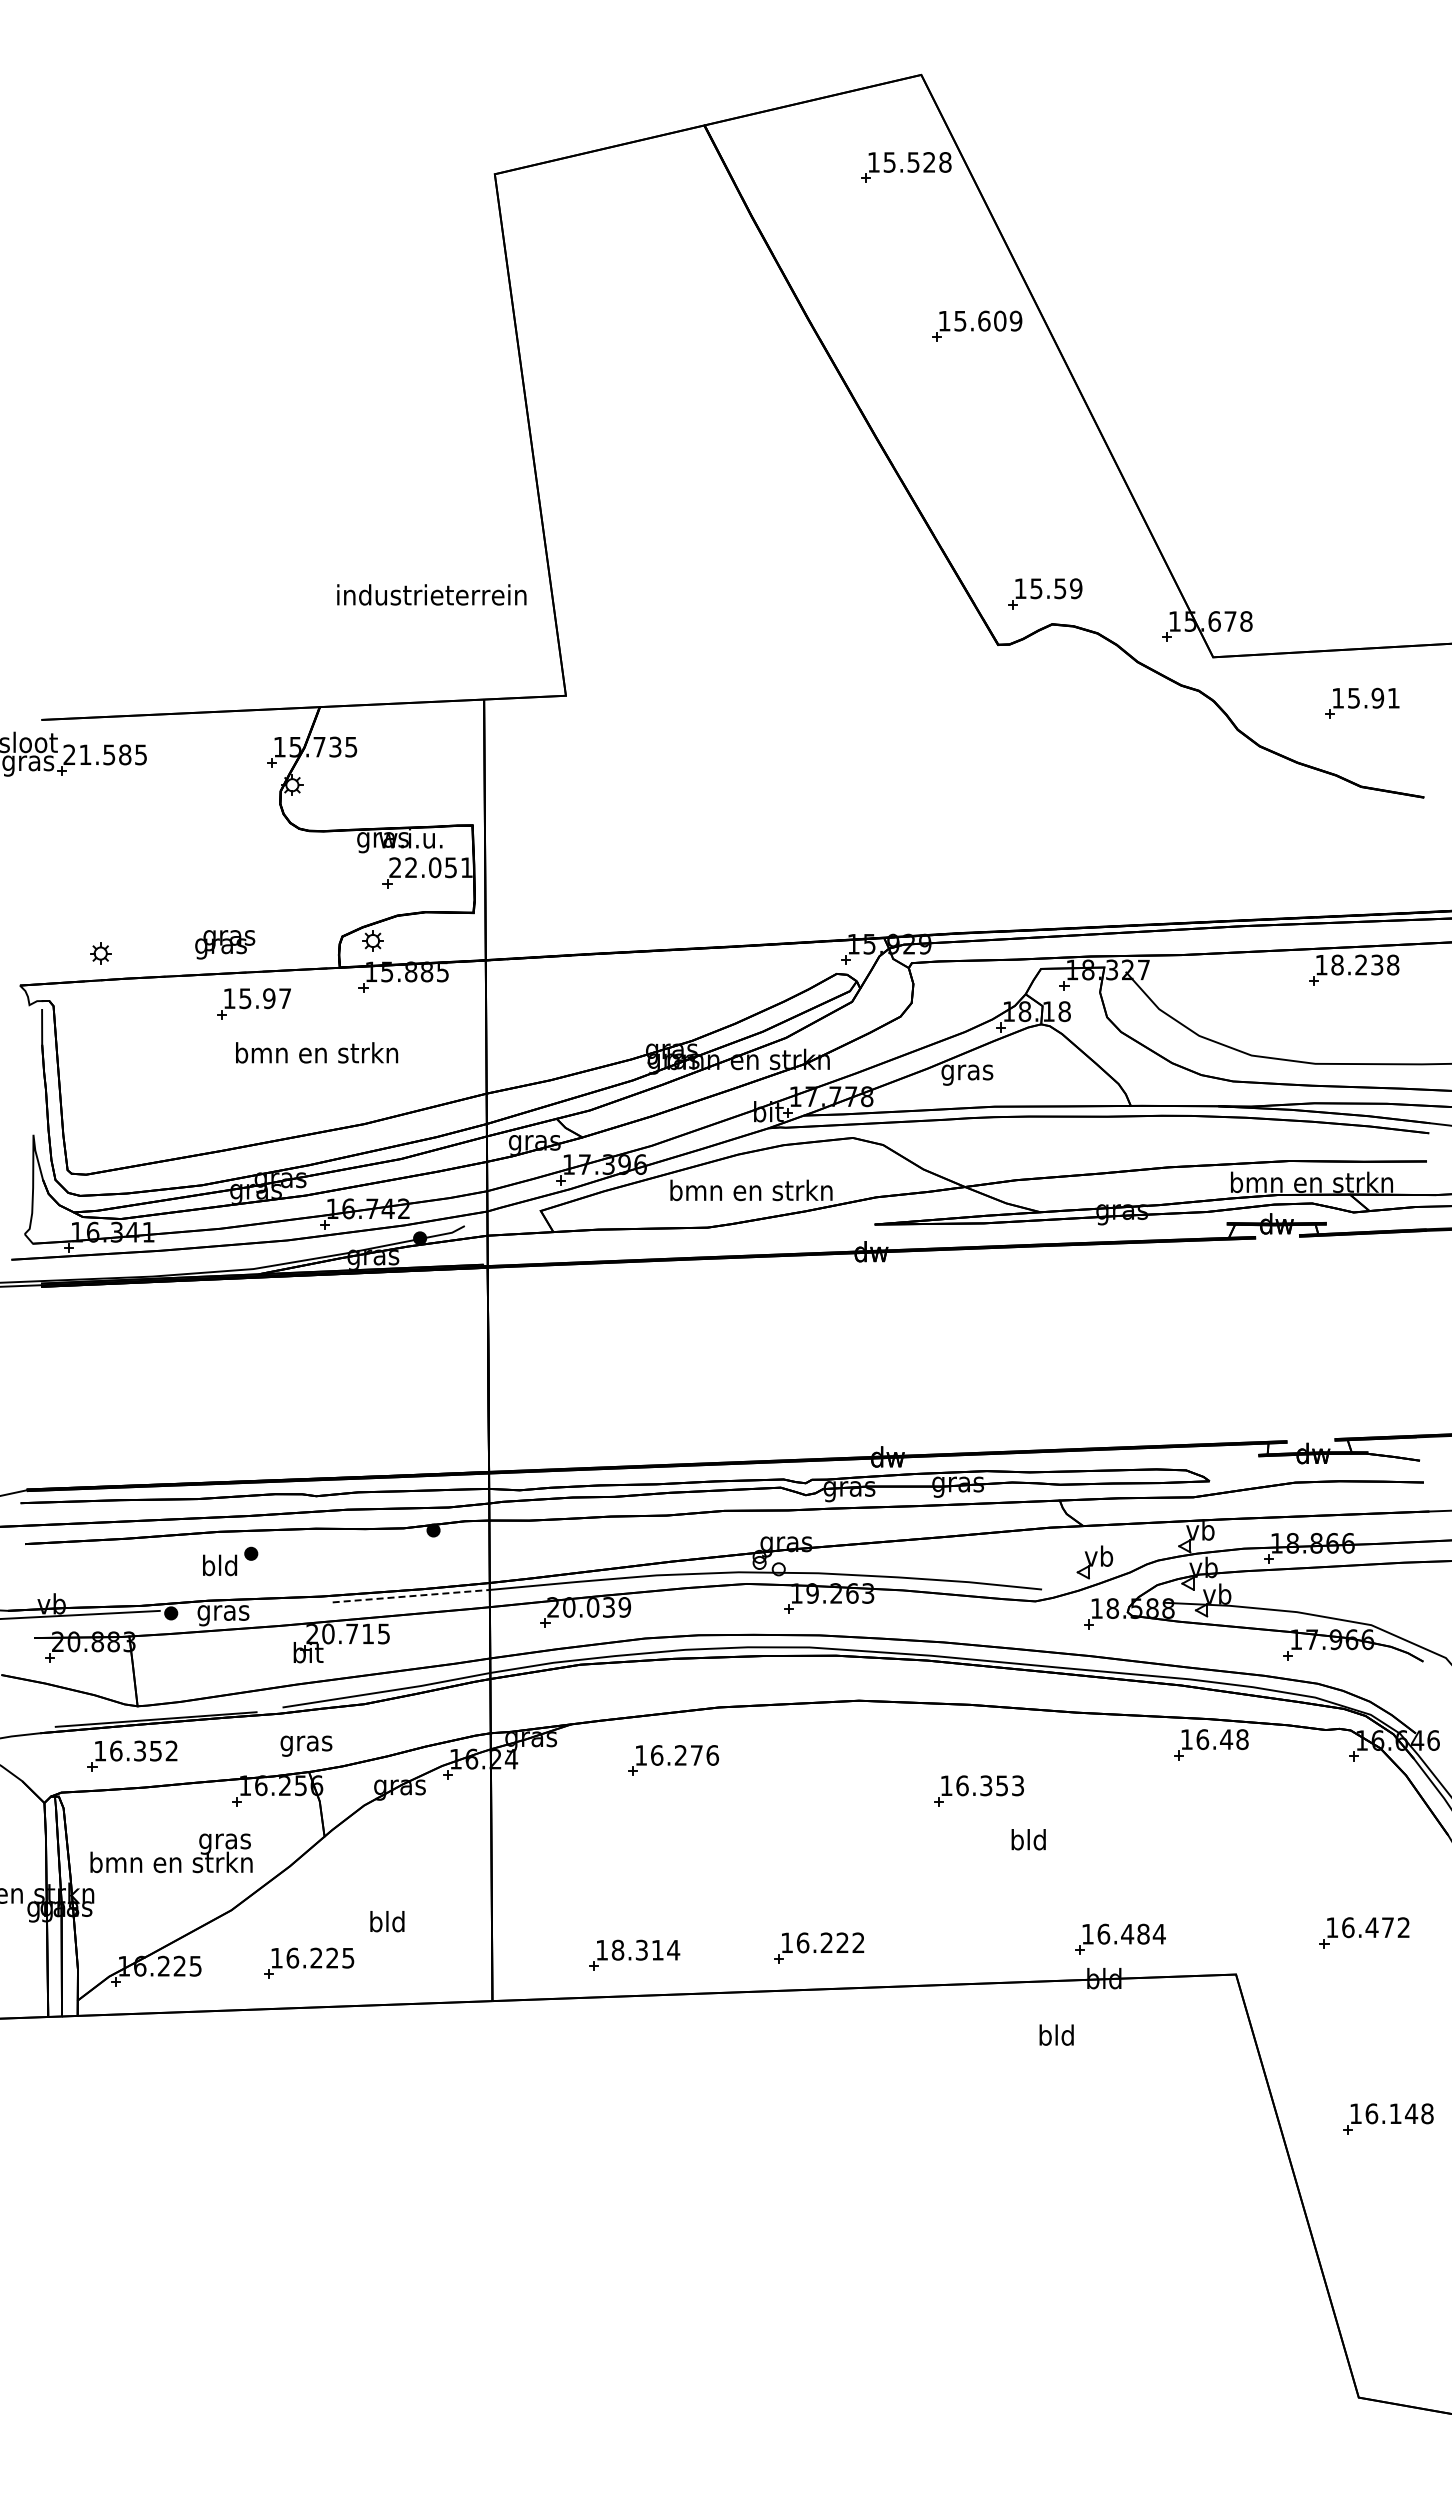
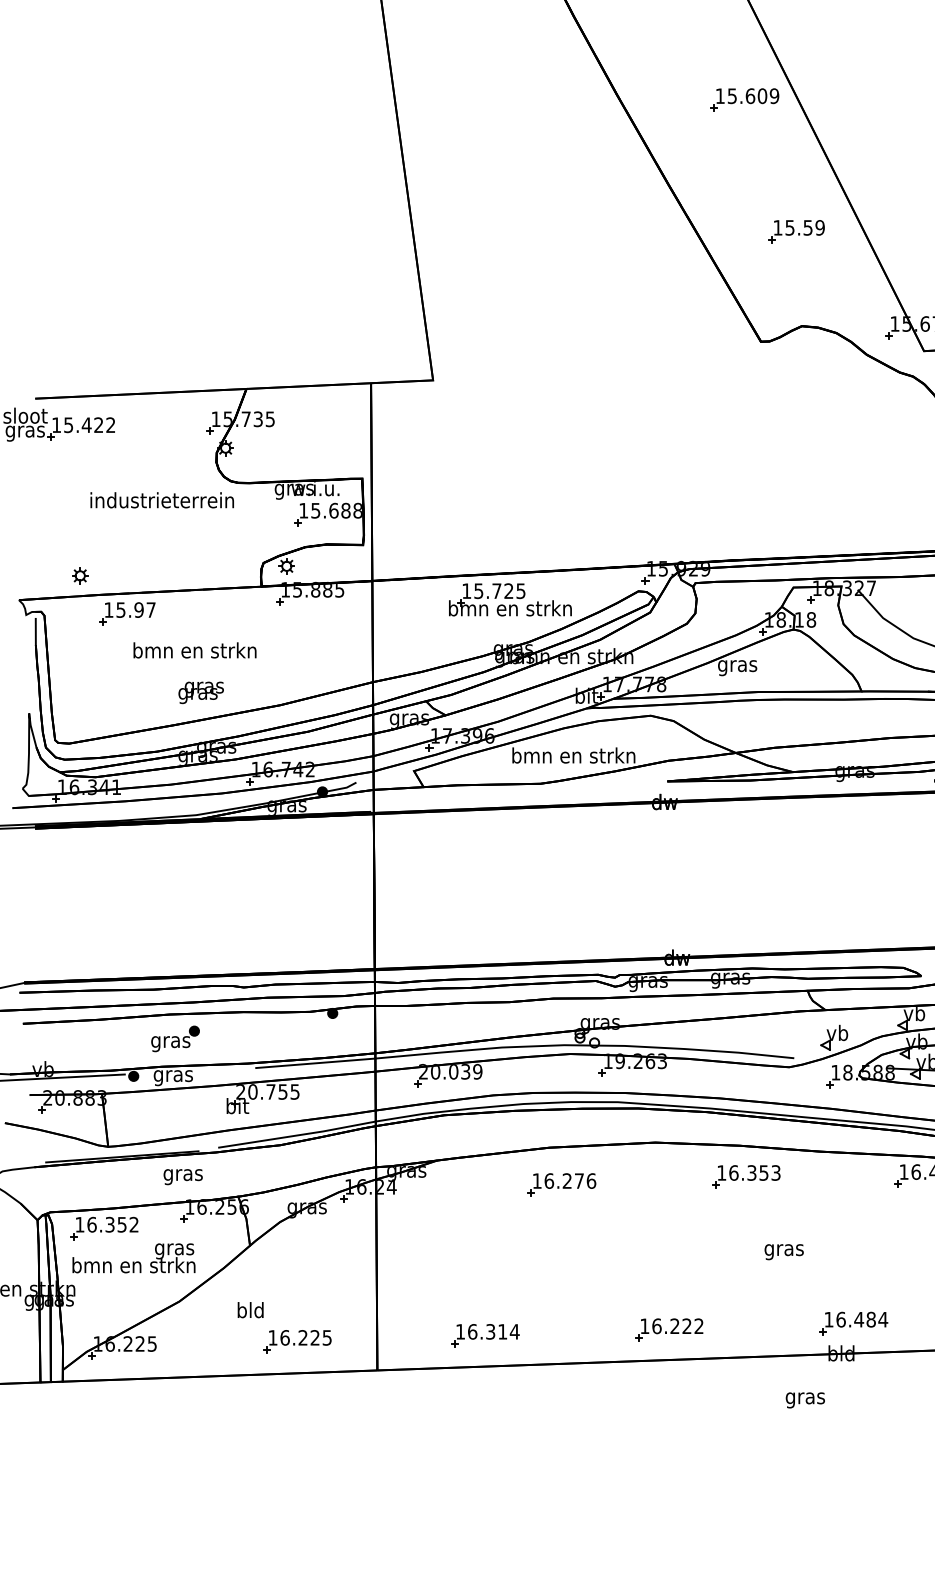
part: (1045, 593) -> (796, 231), moved
text: (431, 594) -> (162, 499), moved
text: (104, 754) -> (83, 424), 21.585 -> 15.422
text: (430, 867) -> (330, 510), 22.051 -> 15.688
text: (225, 944) -> (201, 692), moved
part: (667, 984) -> (510, 599), added
part: (253, 1003) -> (127, 613), moved
text: (317, 1052) -> (195, 650), moved
text: (219, 1567) -> (170, 1041), bld -> gras
line: (411, 1596) -> (315, 1063), dashed -> solid
text: (367, 1633) -> (282, 1091), 20.715 -> 20.755
text: (306, 1745) -> (183, 1176), moved
part: (132, 1755) -> (104, 1228), moved
part: (673, 1760) -> (561, 1184), moved
part: (978, 1790) -> (746, 1176), moved
text: (1028, 1842) -> (783, 1250), bld -> gras
text: (387, 1921) -> (250, 1310), moved
part: (819, 1947) -> (669, 1329), moved
text: (617, 1949) -> (472, 1331), 18.314 -> 16.314
part: (309, 1962) -> (297, 1341), moved
text: (1056, 2037) -> (805, 1398), bld -> gras

